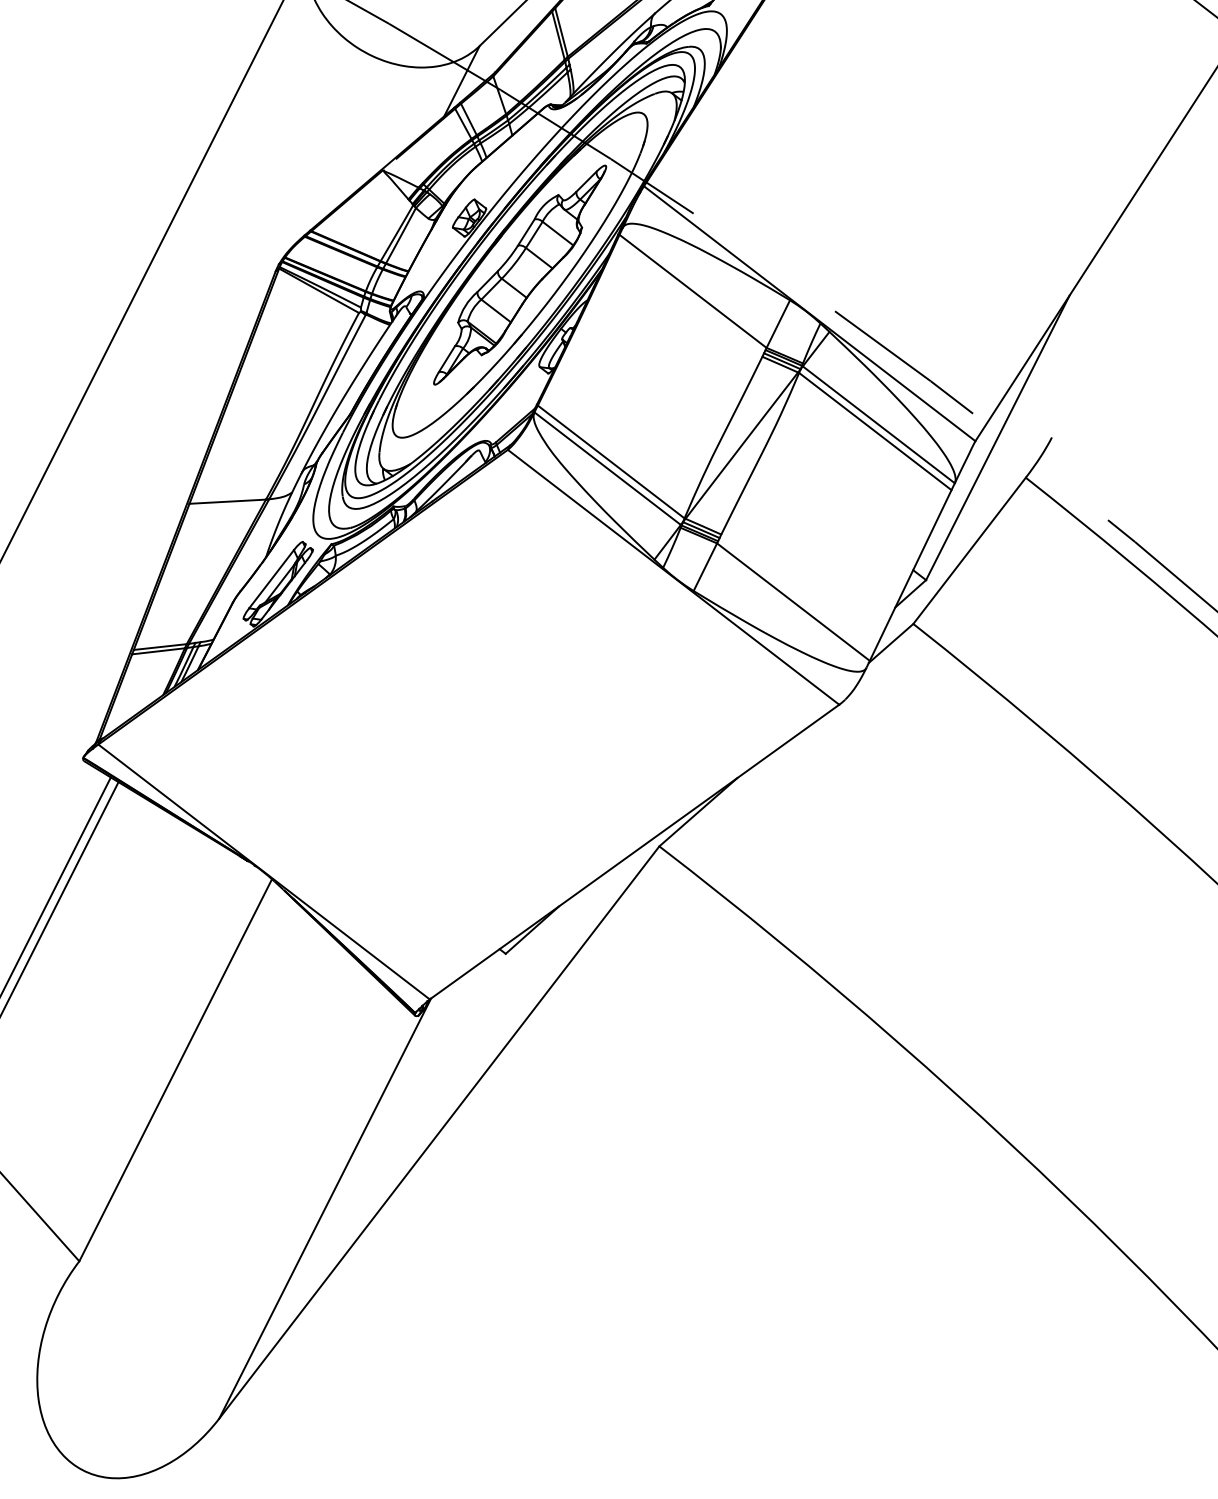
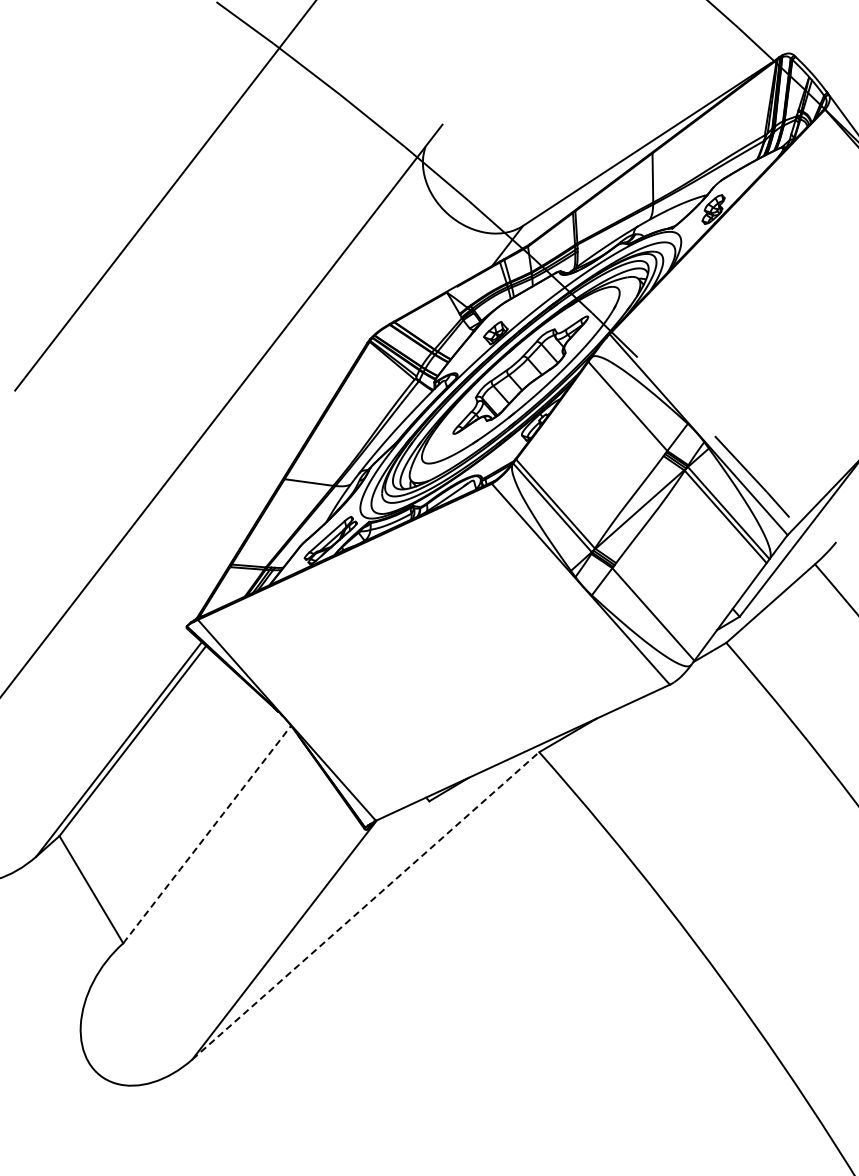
line: (174, 1071) -> (206, 835), solid -> dashed
line: (438, 1132) -> (365, 905), solid -> dashed

